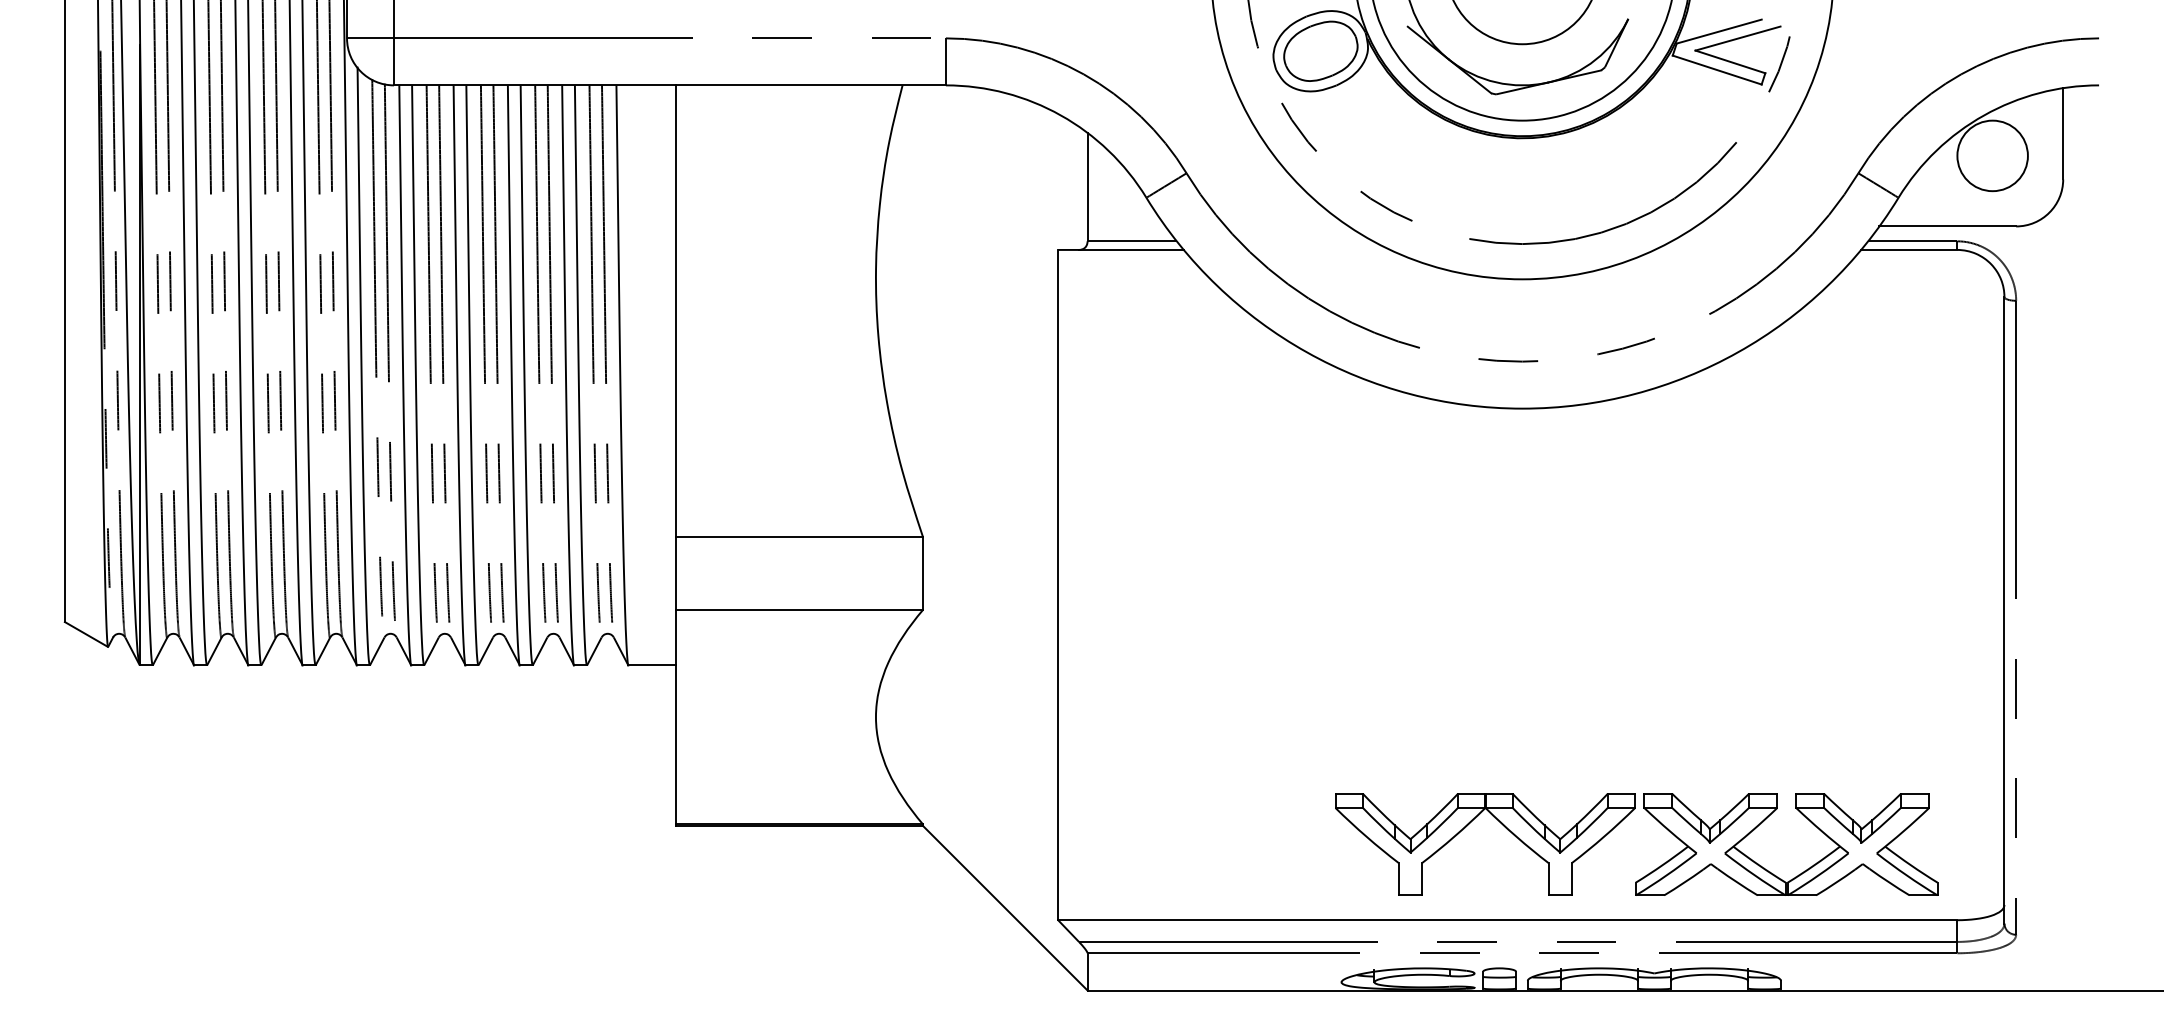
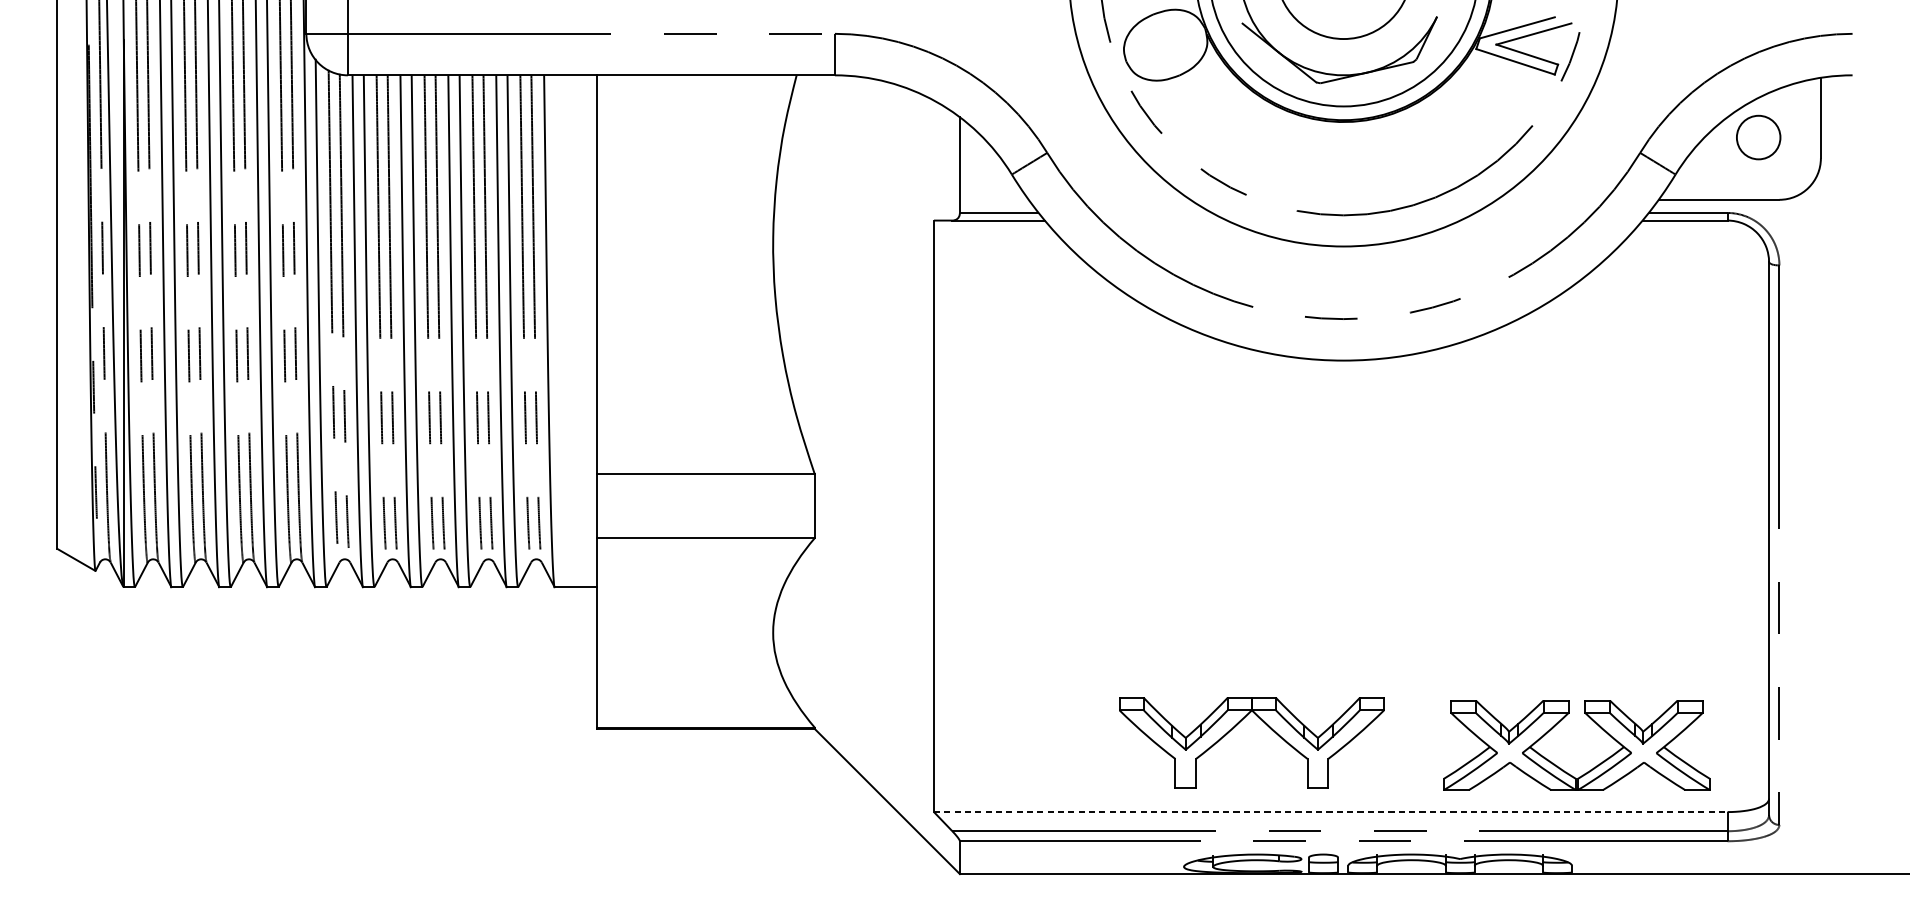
part: (1320, 50) -> (1165, 44), removed
circle: (1992, 155) -> (1758, 137), size x0.7
part: (1467, 826) -> (1236, 726), moved
line: (1507, 920) -> (1330, 812), solid -> dashed

